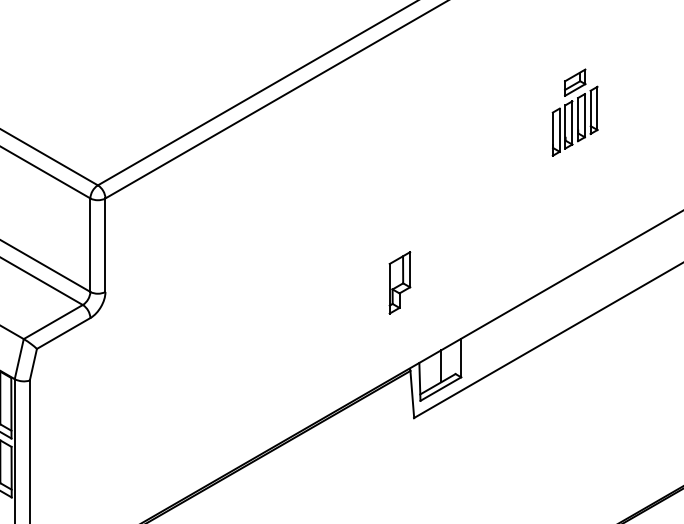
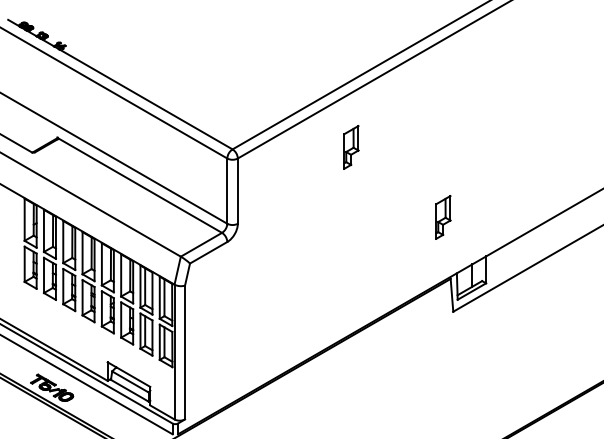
part: (574, 112) -> (565, 98), removed
part: (268, 182) -> (351, 147), added

